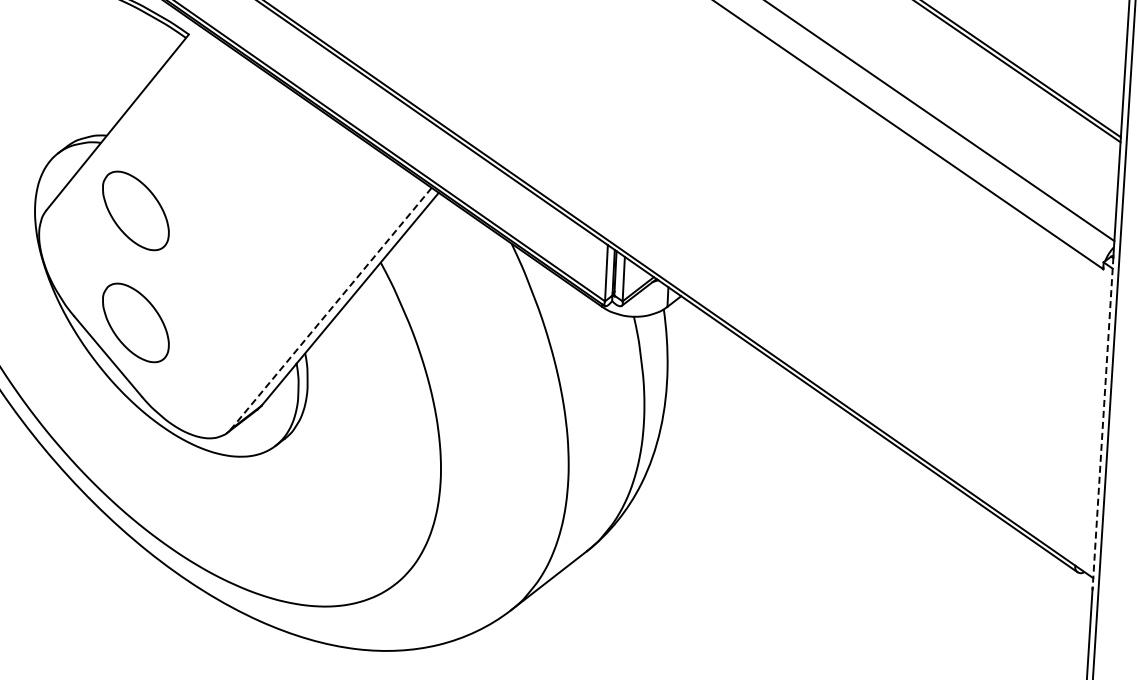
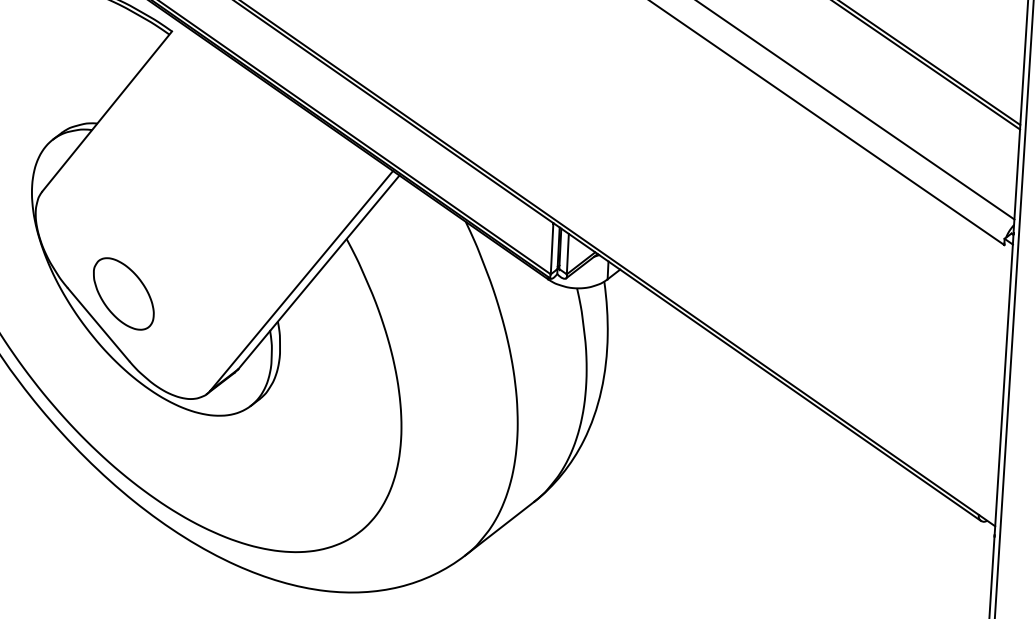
part: (135, 210) -> (123, 191), removed
line: (331, 308) -> (301, 280), dashed -> solid
line: (1102, 423) -> (1003, 385), dashed -> solid

